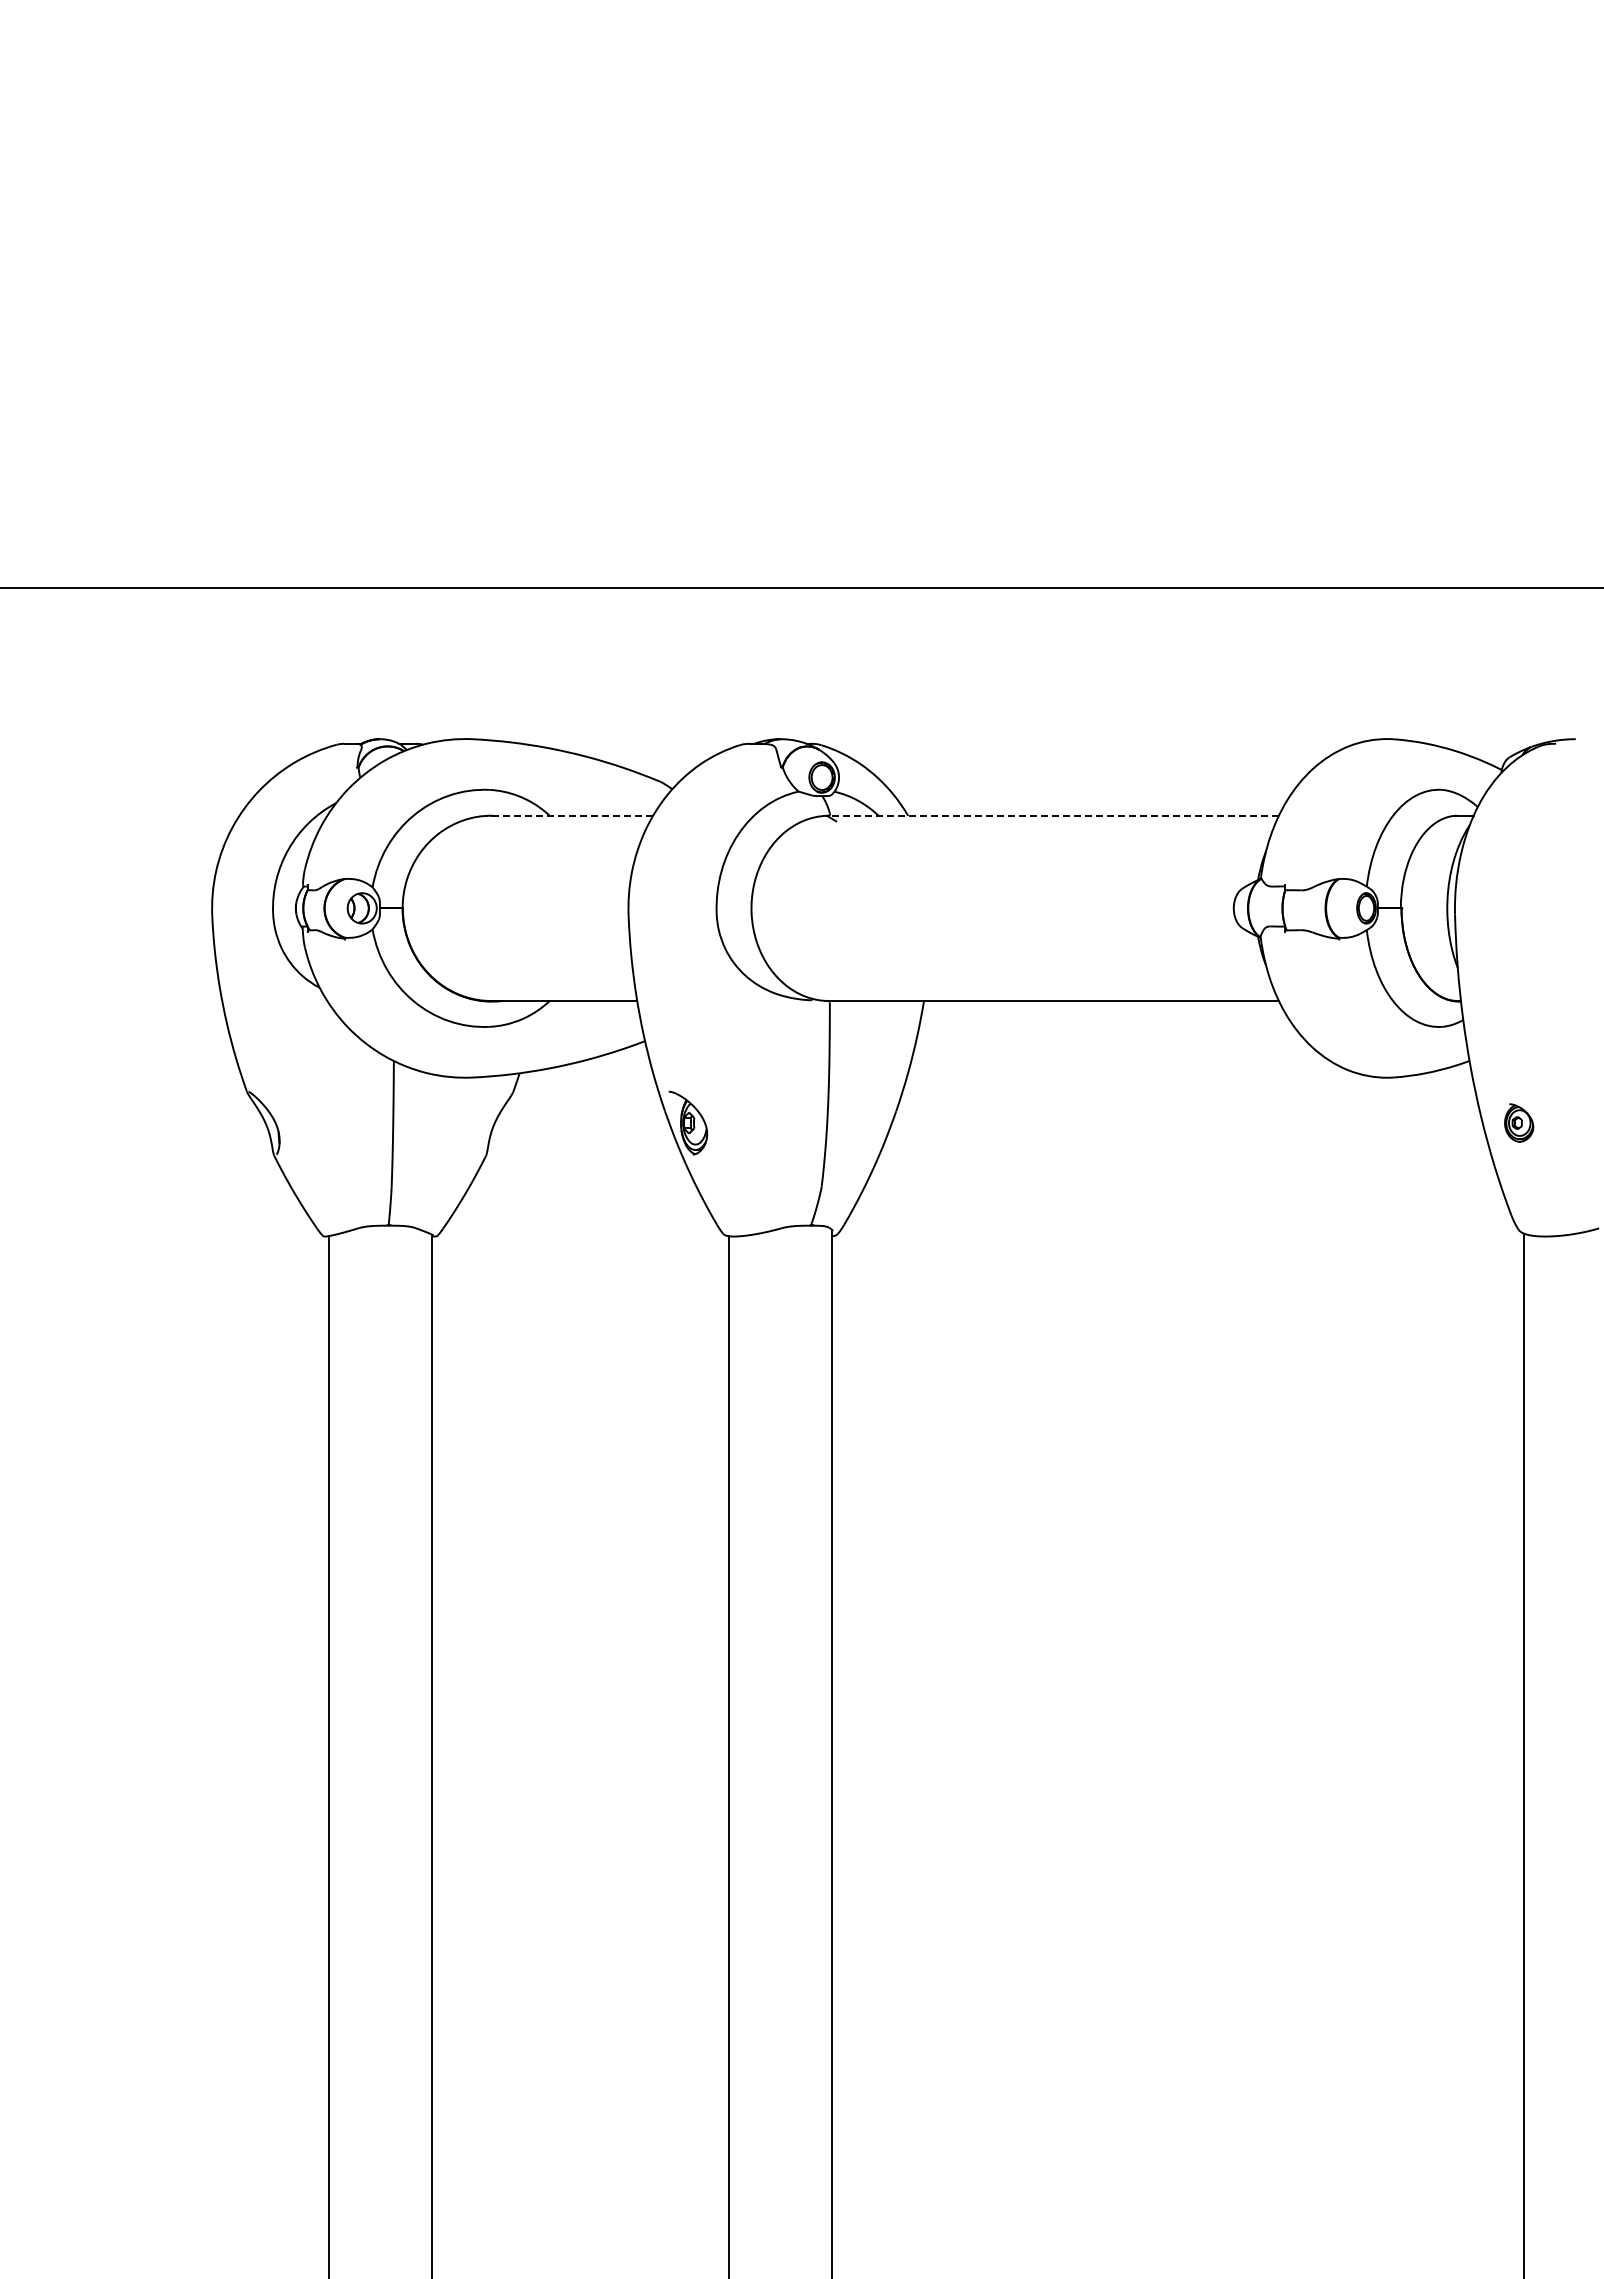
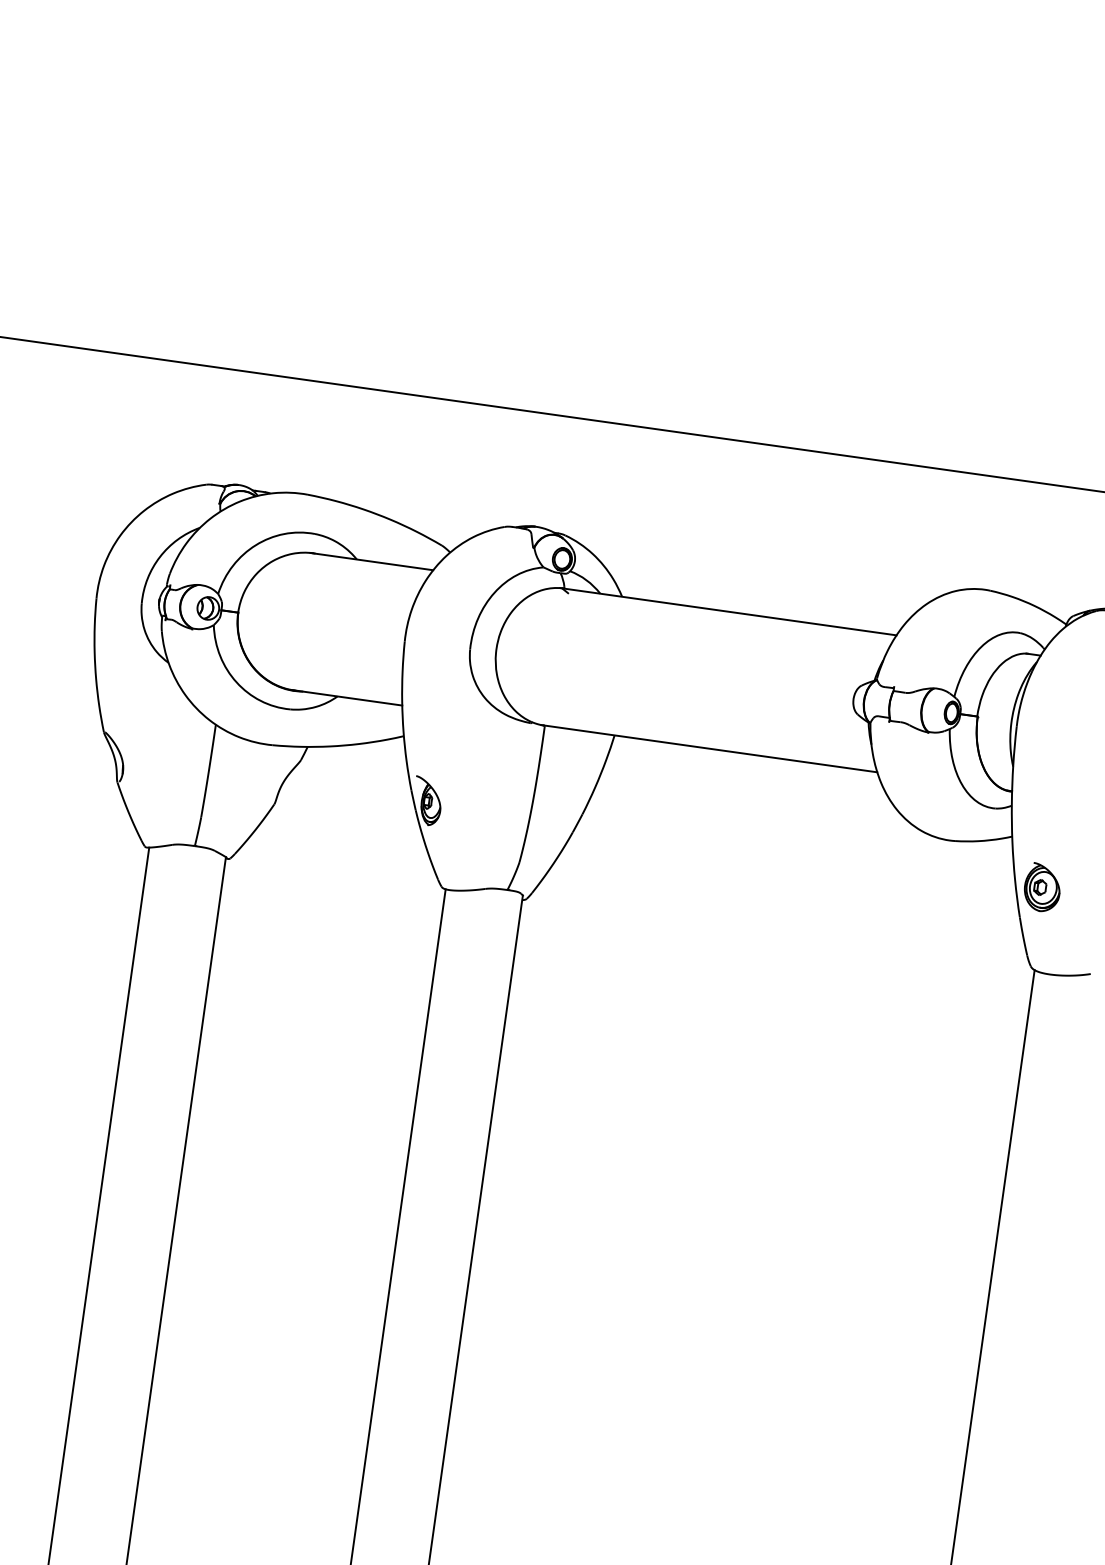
line: (570, 815) -> (372, 561), dashed -> solid
line: (1051, 815) -> (728, 611), dashed -> solid
part: (1518, 1122) -> (1042, 887), size x1.67

